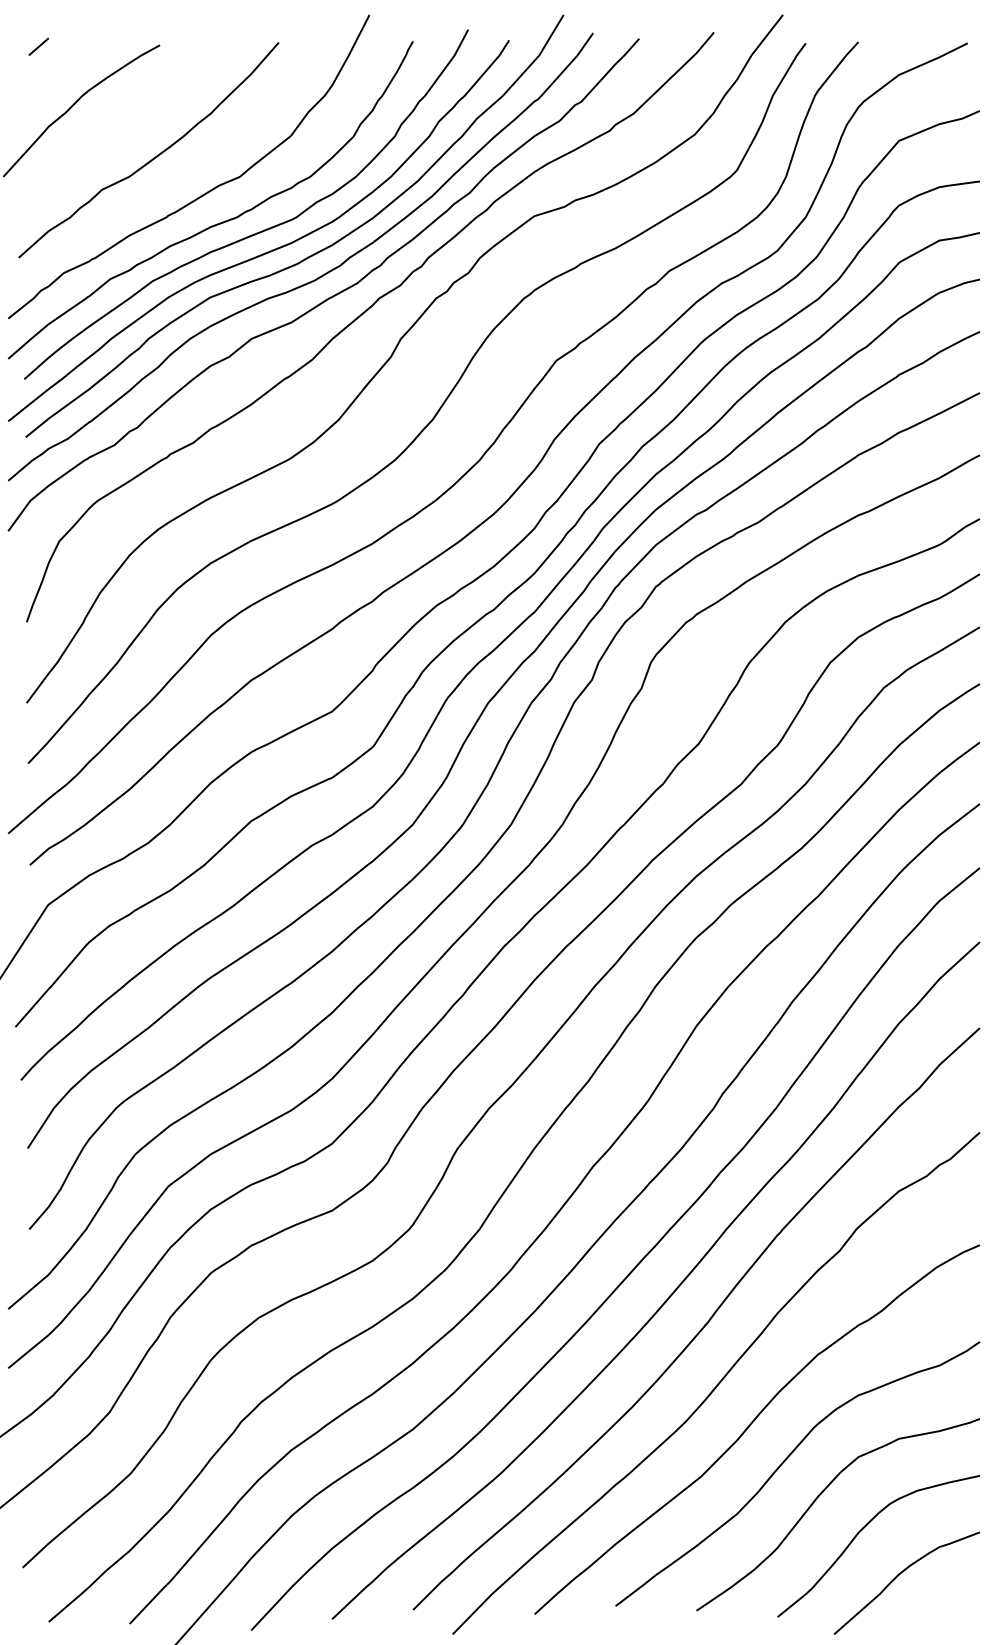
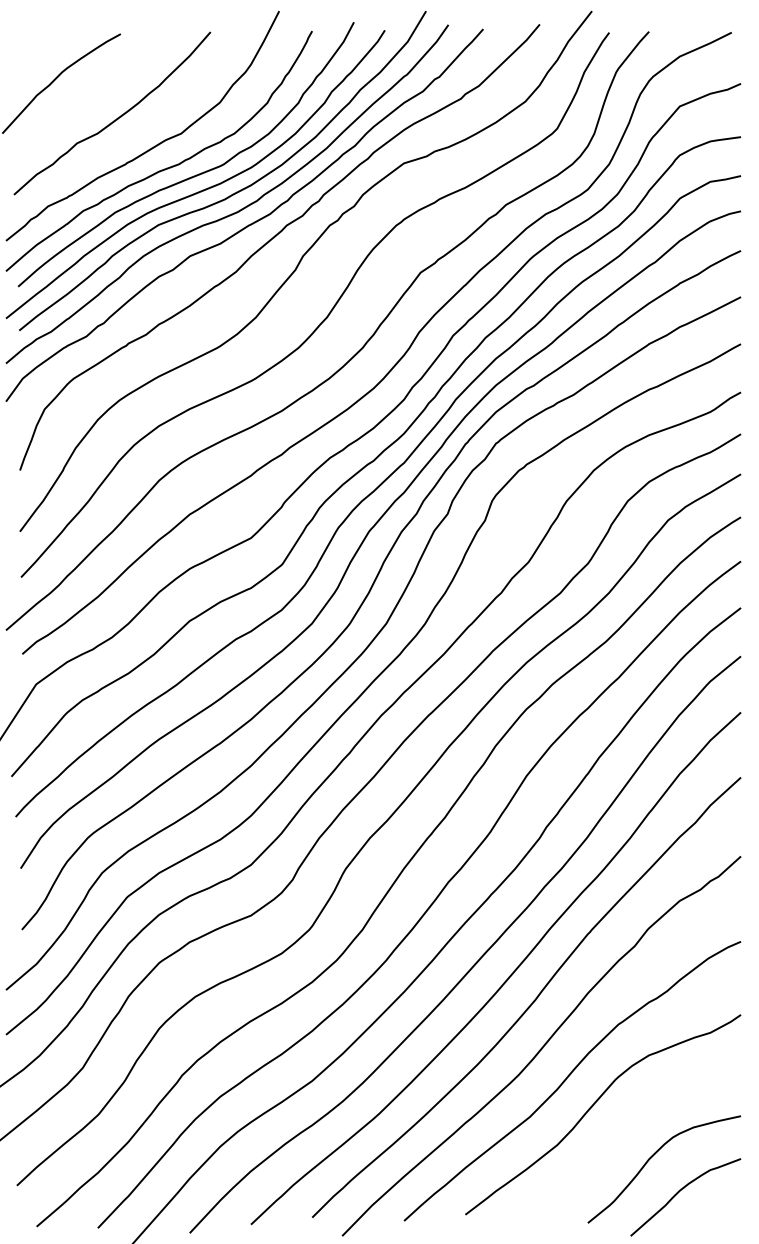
line: (38, 46) -> (28, 35), removed
curve: (817, 1499) -> (618, 1134), removed

